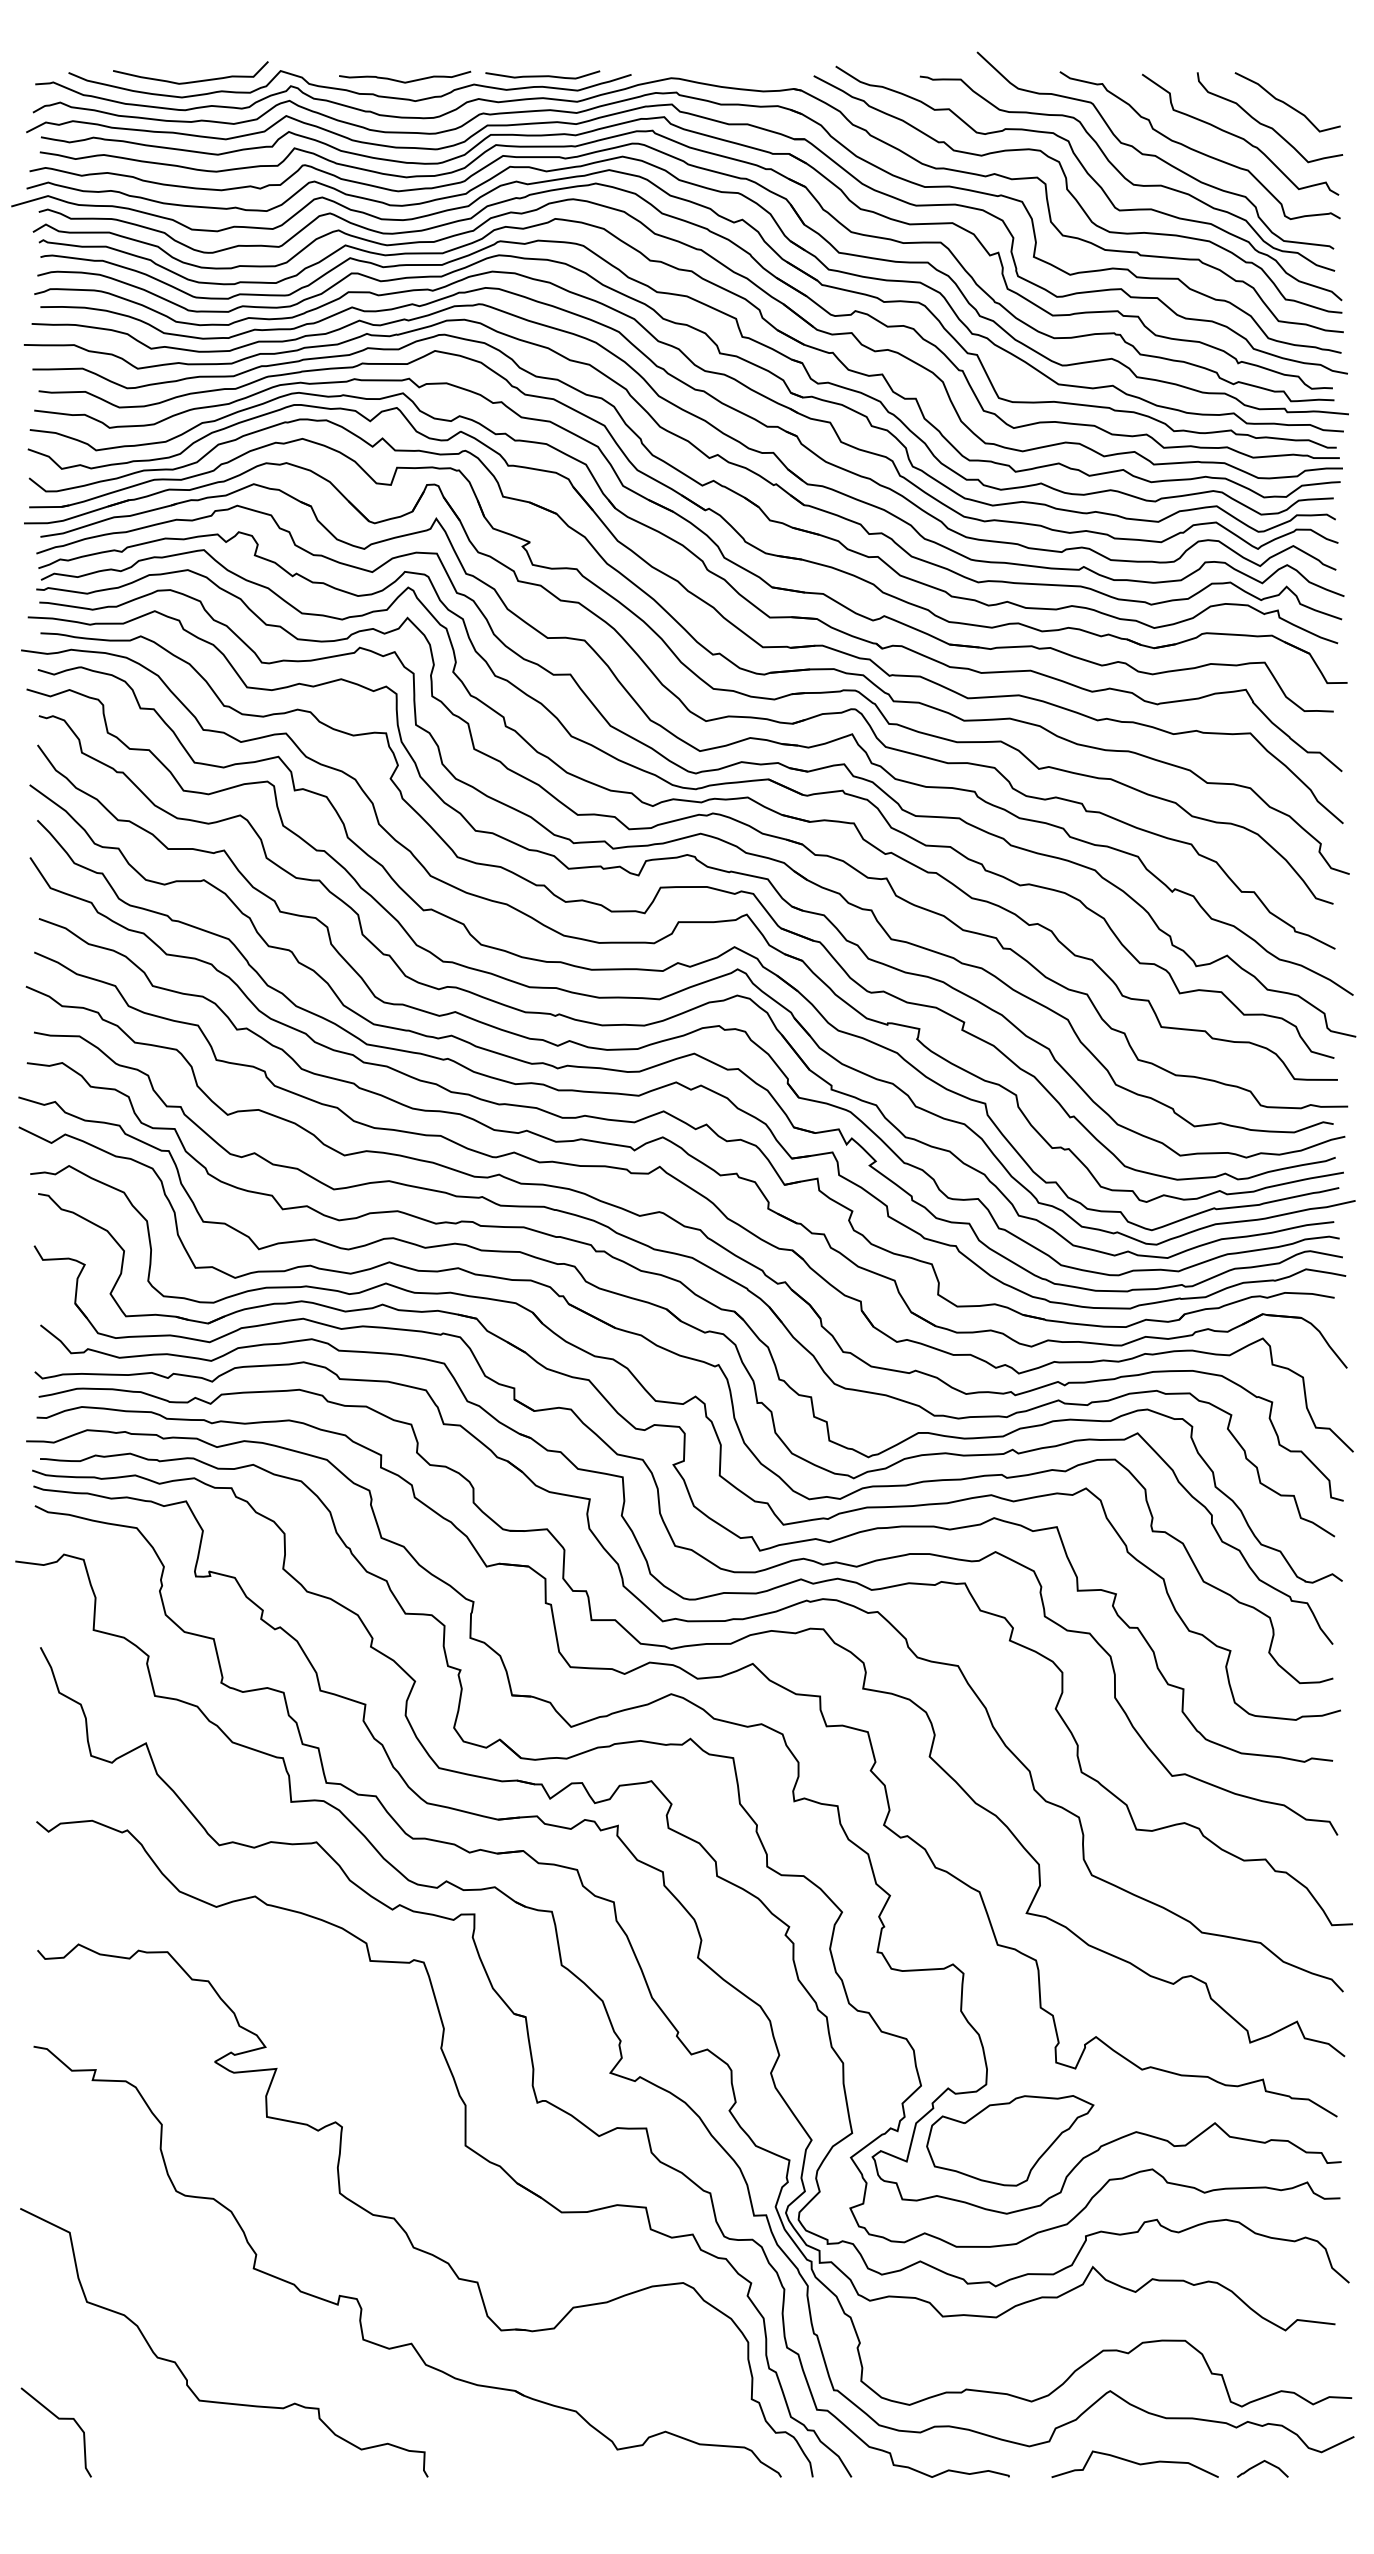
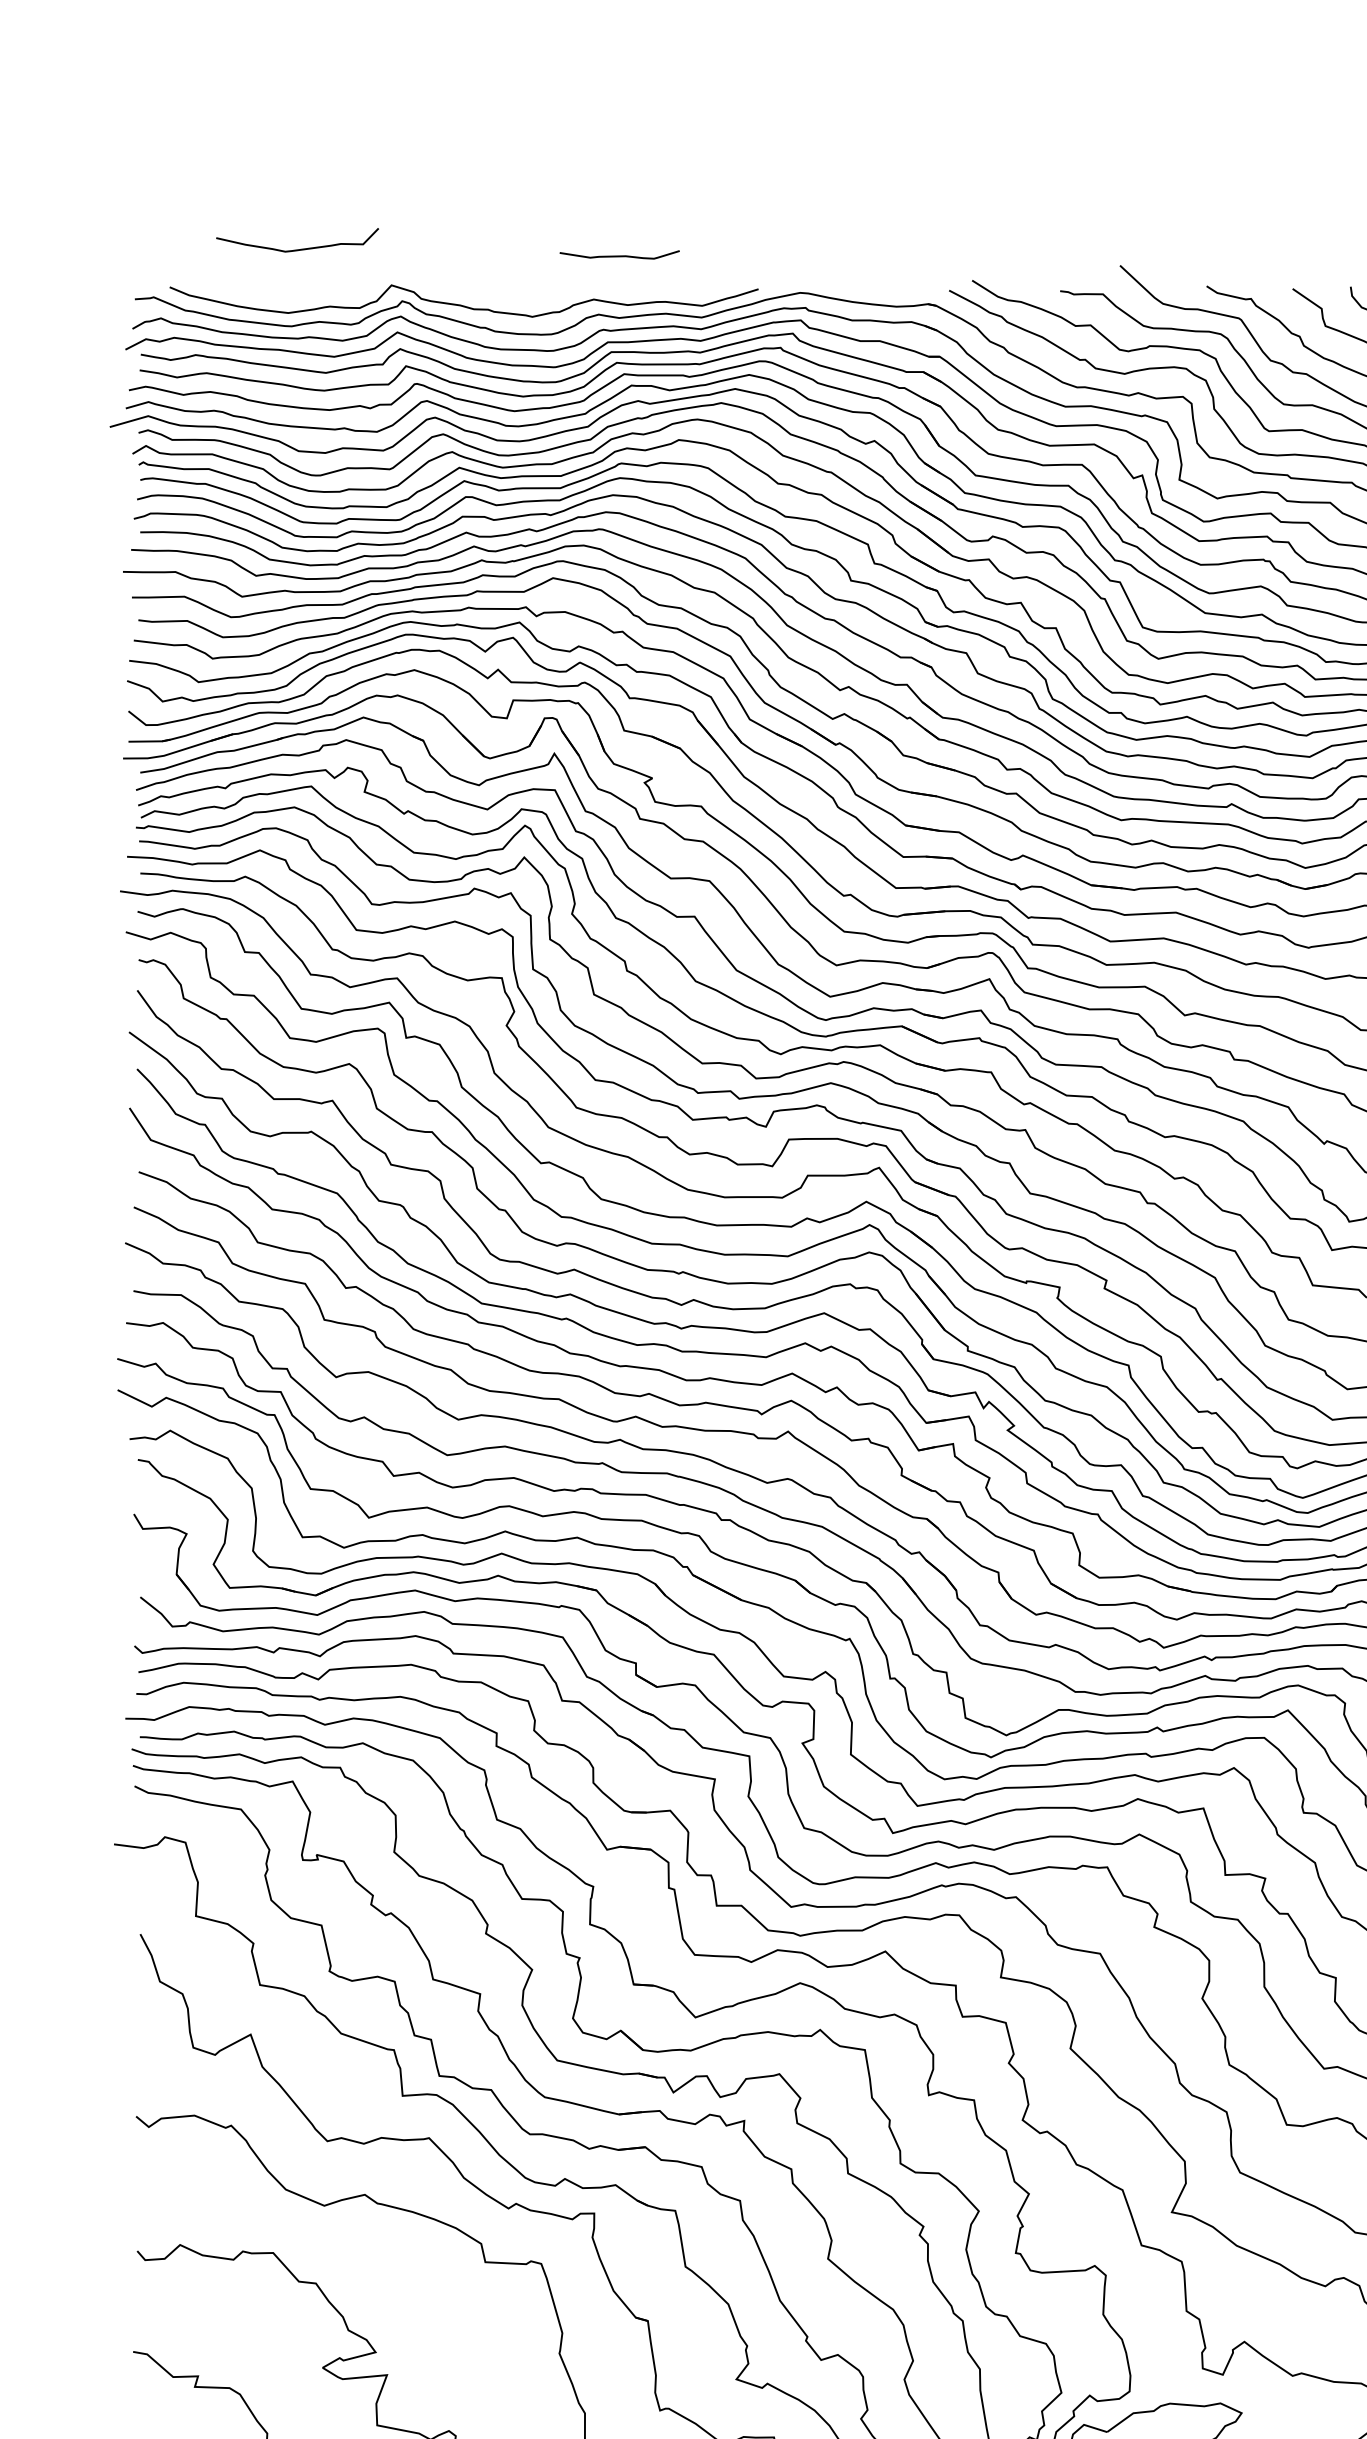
curve: (542, 75) -> (619, 255), moved
curve: (190, 81) -> (297, 249), moved
curve: (405, 81) -> (522, 296), removed

